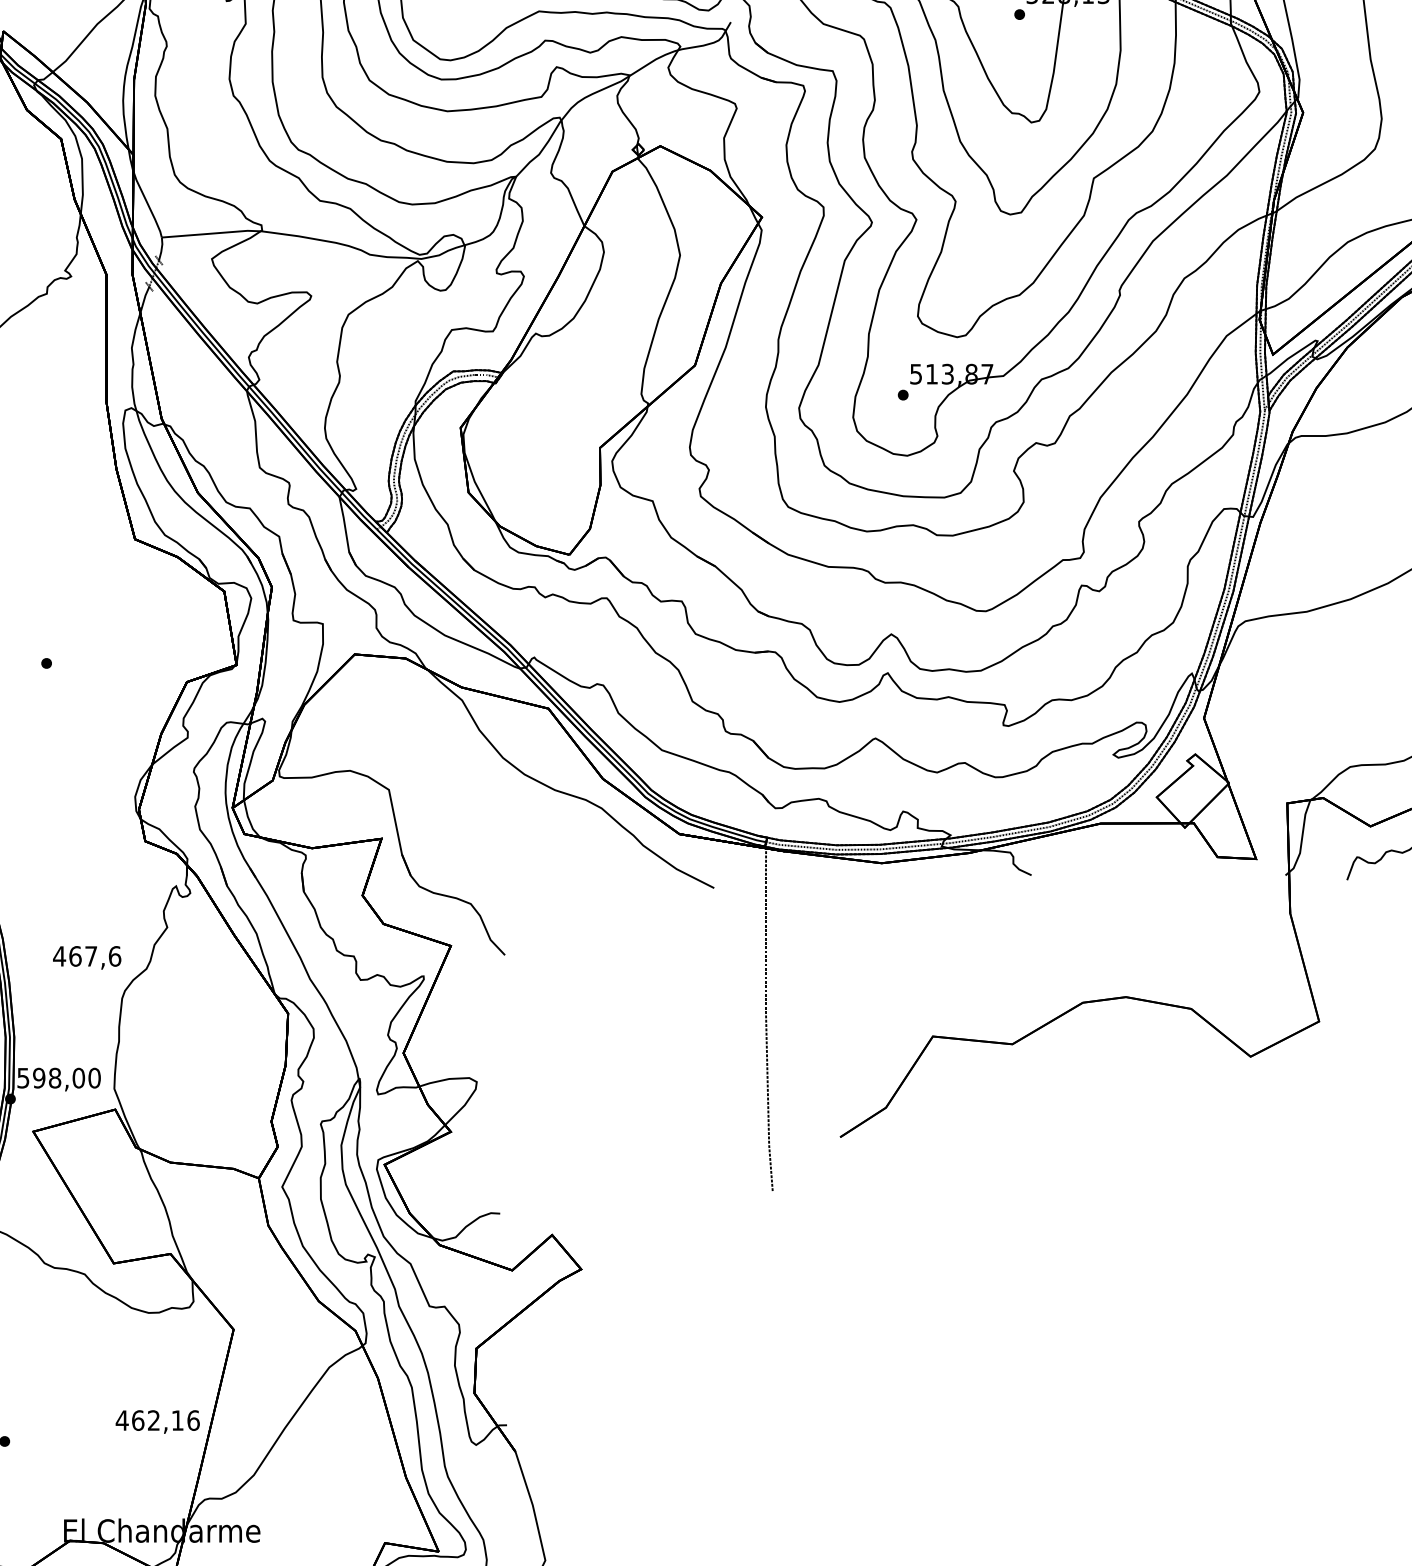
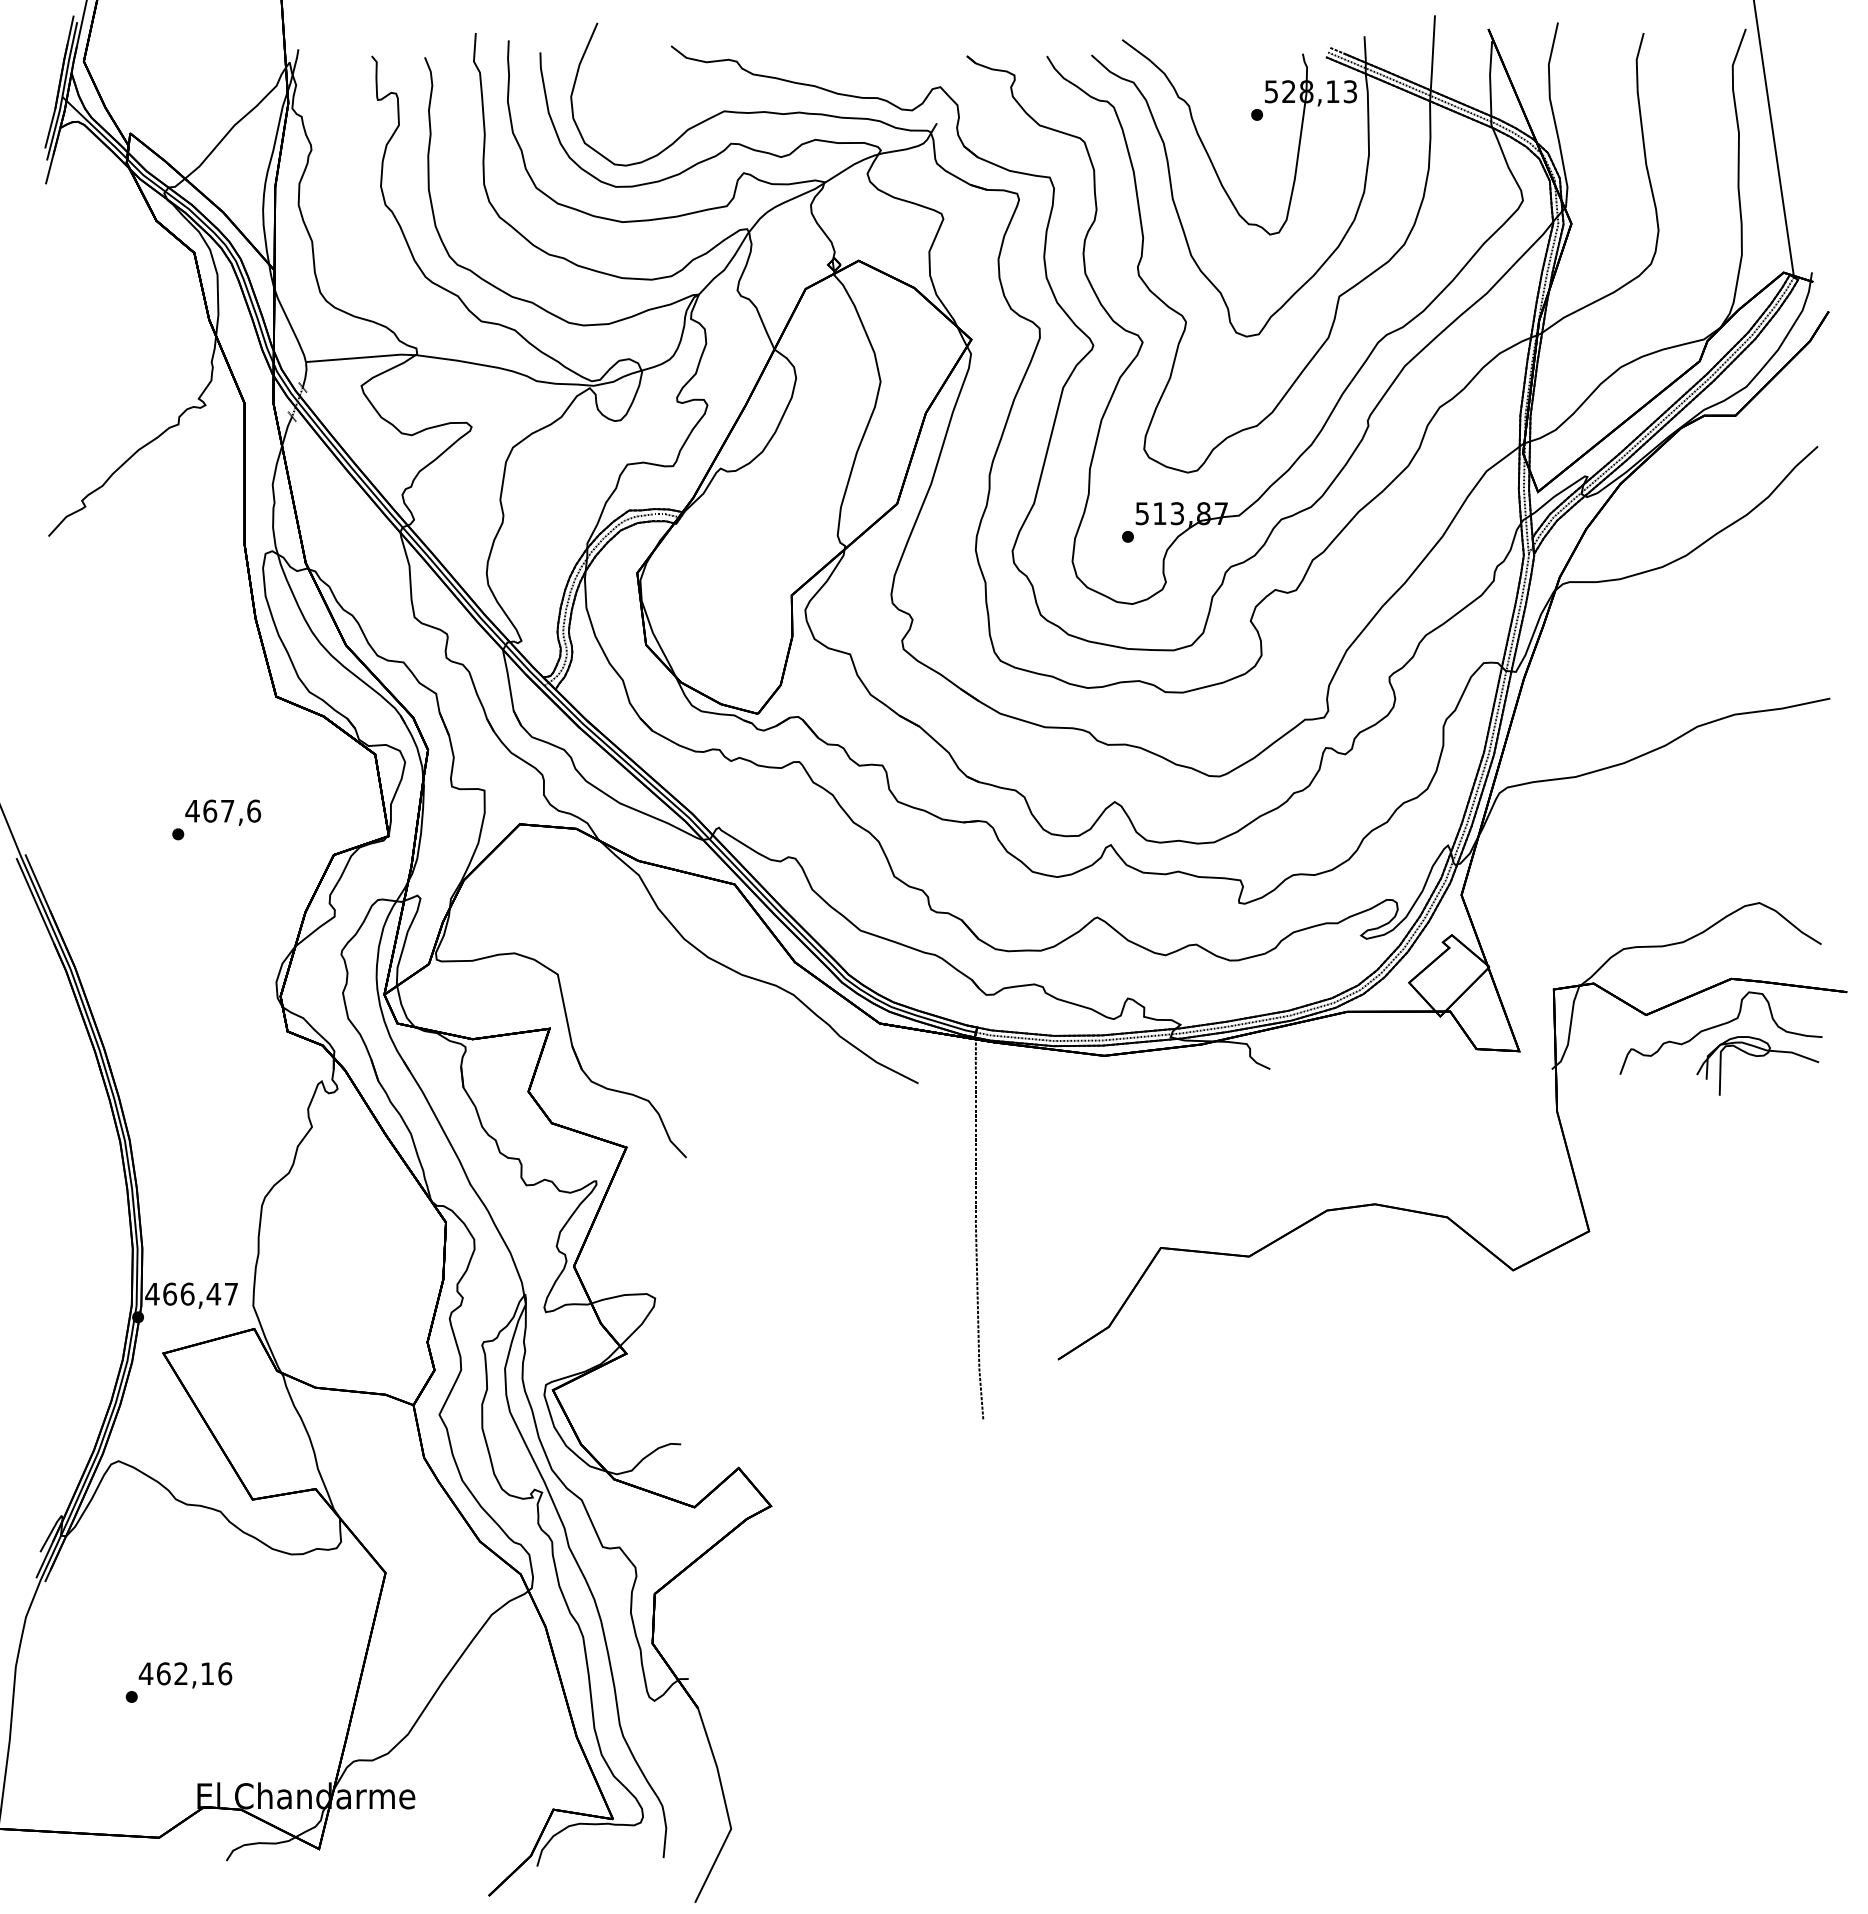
text: (87, 957) -> (223, 812), moved
text: (58, 1077) -> (191, 1293), 598,00 -> 466,47
text: (157, 1422) -> (185, 1675), moved

